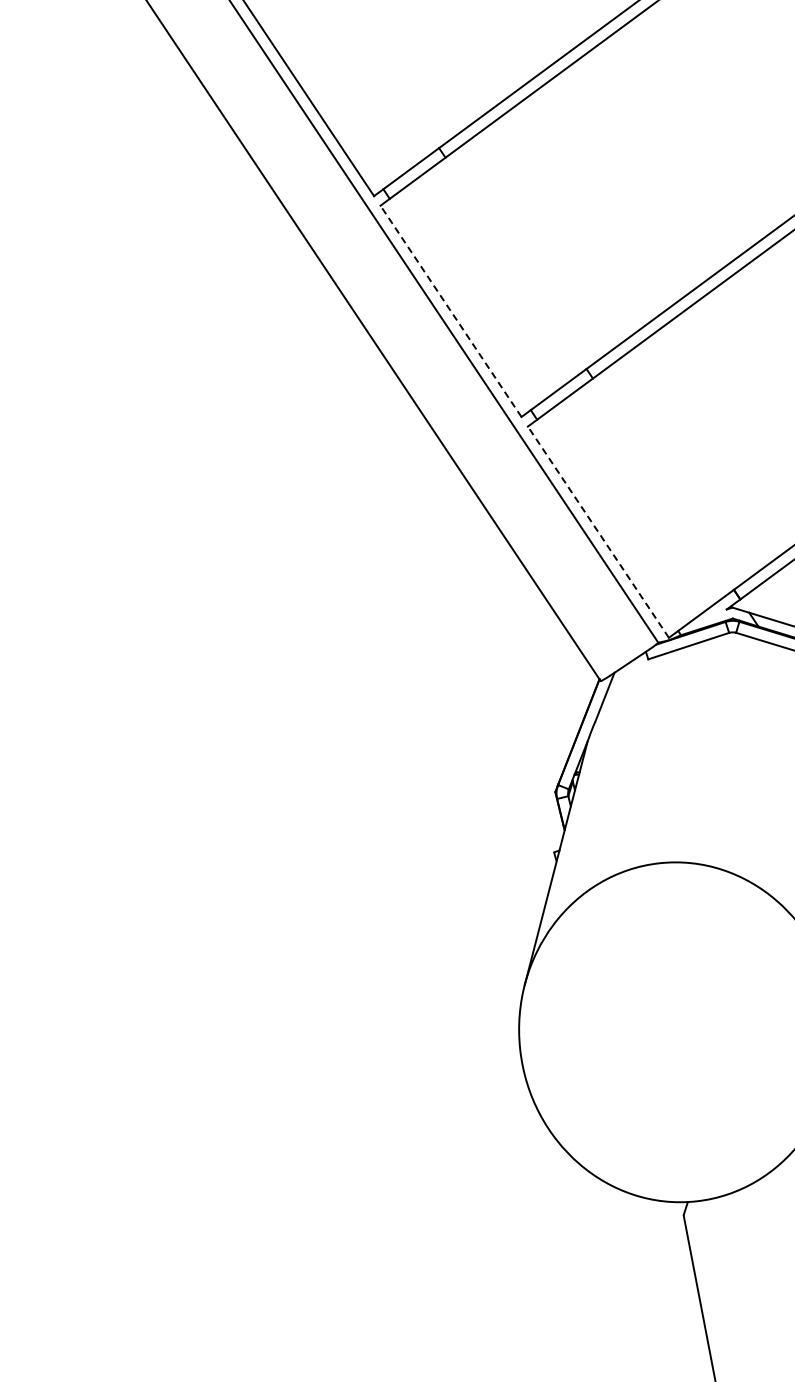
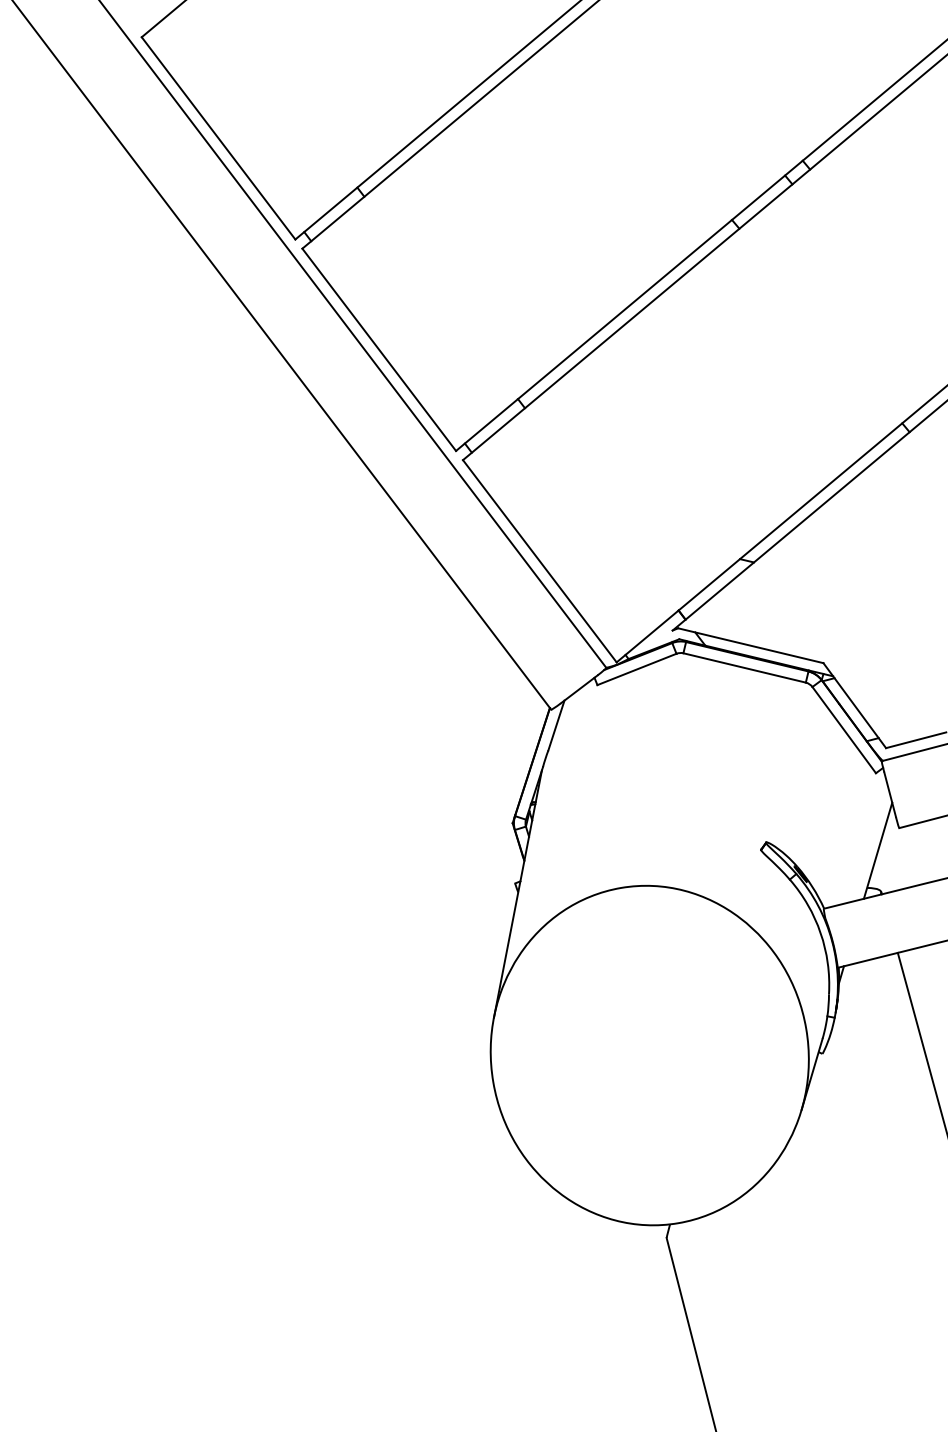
line: (450, 310) -> (378, 349), dashed -> solid
line: (598, 532) -> (539, 561), dashed -> solid

